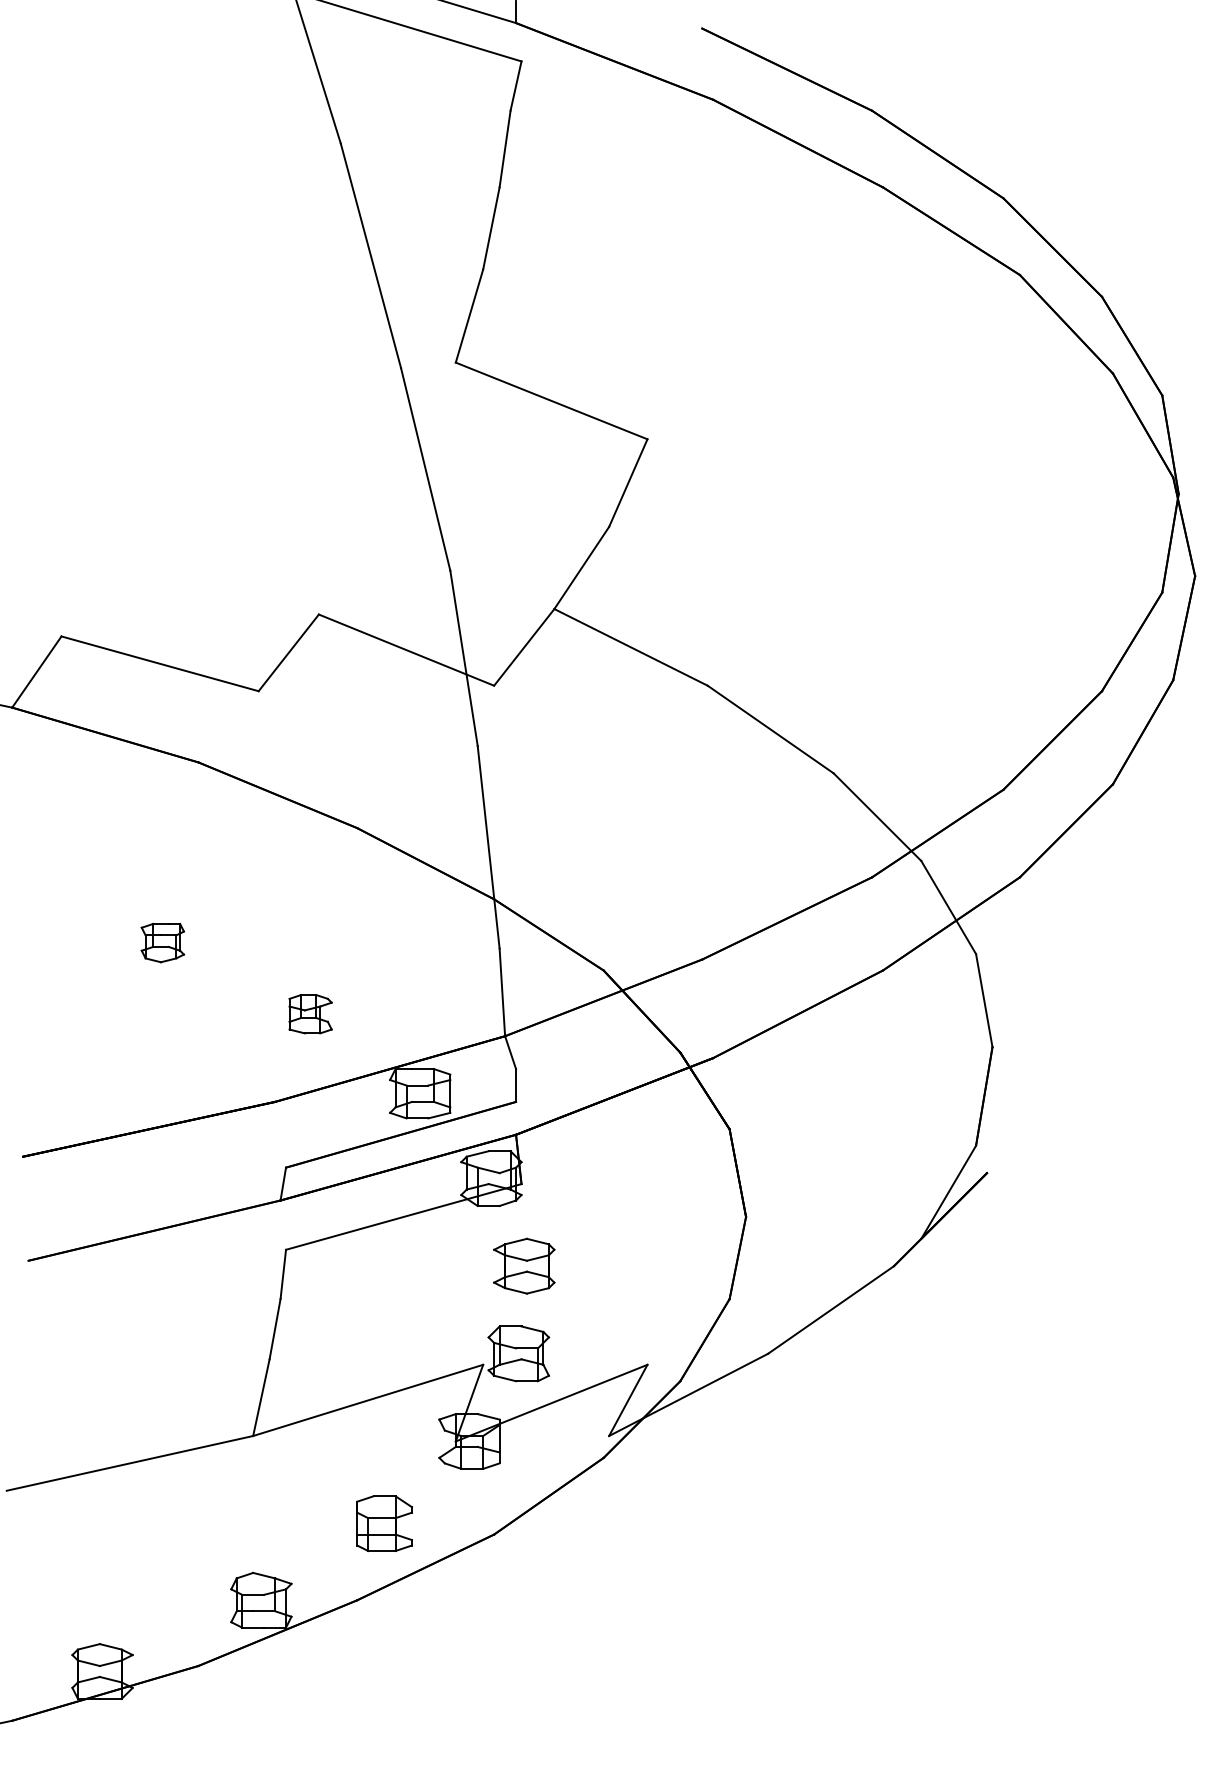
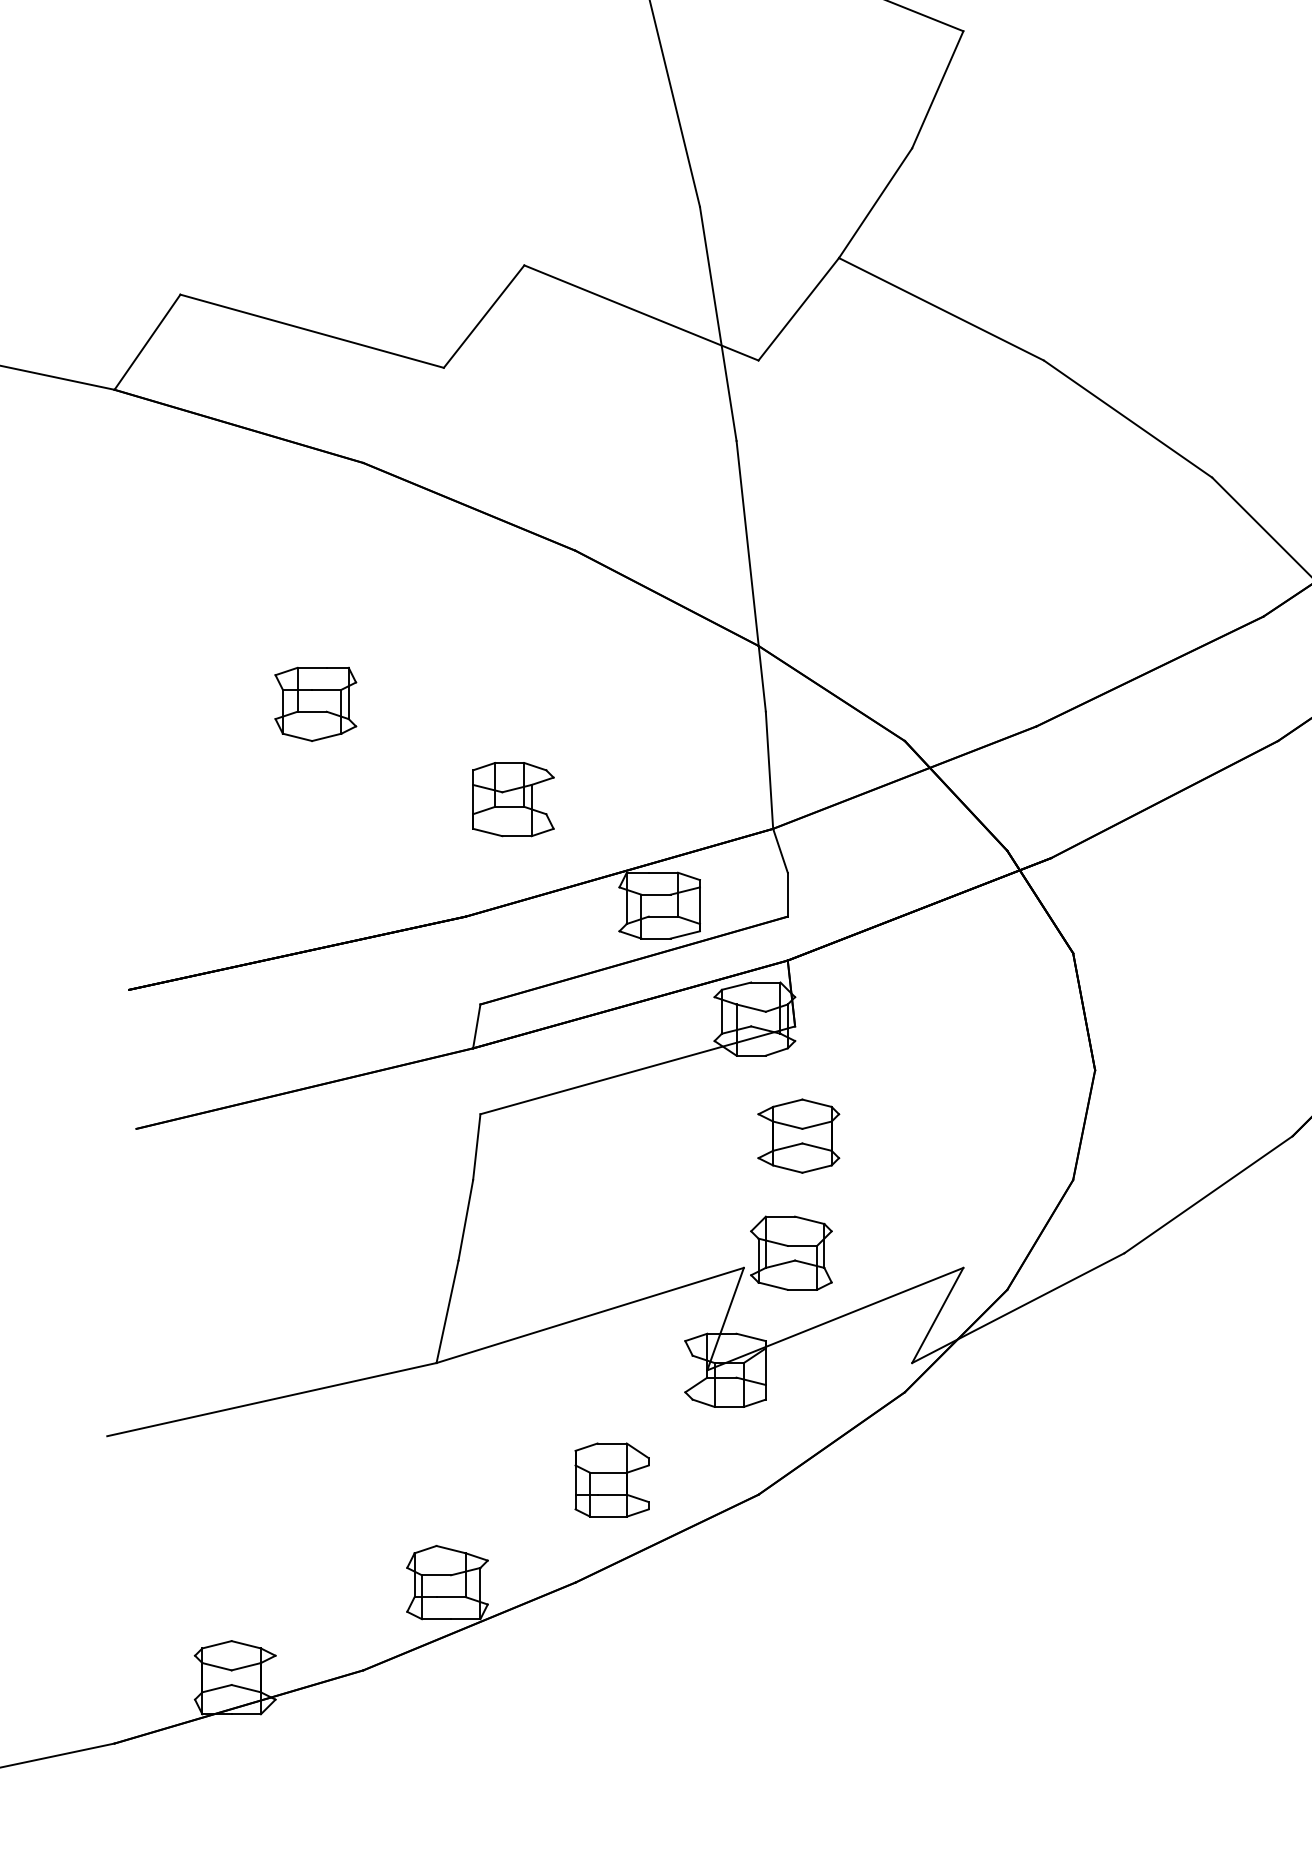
part: (162, 942) -> (315, 703), size x1.43
part: (310, 1013) -> (513, 798), size x1.43

